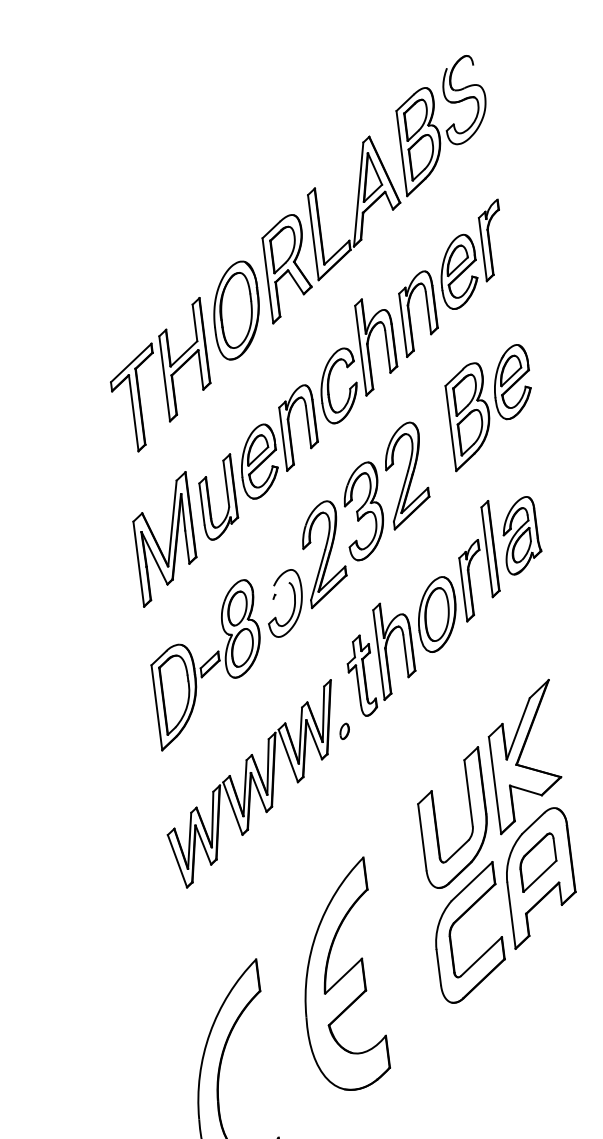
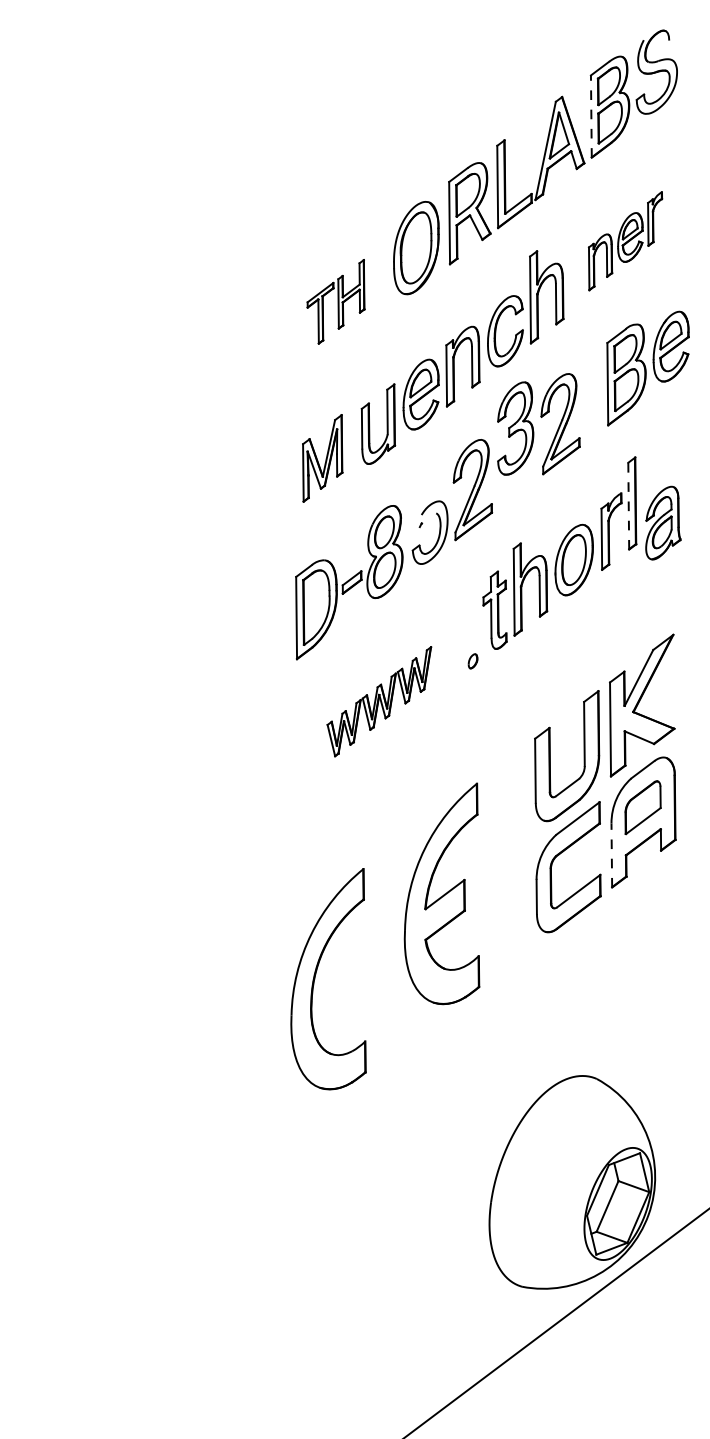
line: (401, 153) -> (591, 116), solid -> dashed
part: (452, 278) -> (625, 241), size x0.7
part: (159, 375) -> (335, 301), size x0.6
part: (363, 511) -> (515, 428), moved
part: (521, 534) -> (663, 522), moved
part: (164, 539) -> (322, 458), size x0.7
line: (486, 551) -> (628, 505), solid -> dashed
part: (252, 784) -> (379, 701), size x0.6
line: (511, 915) -> (611, 855), solid -> dashed

